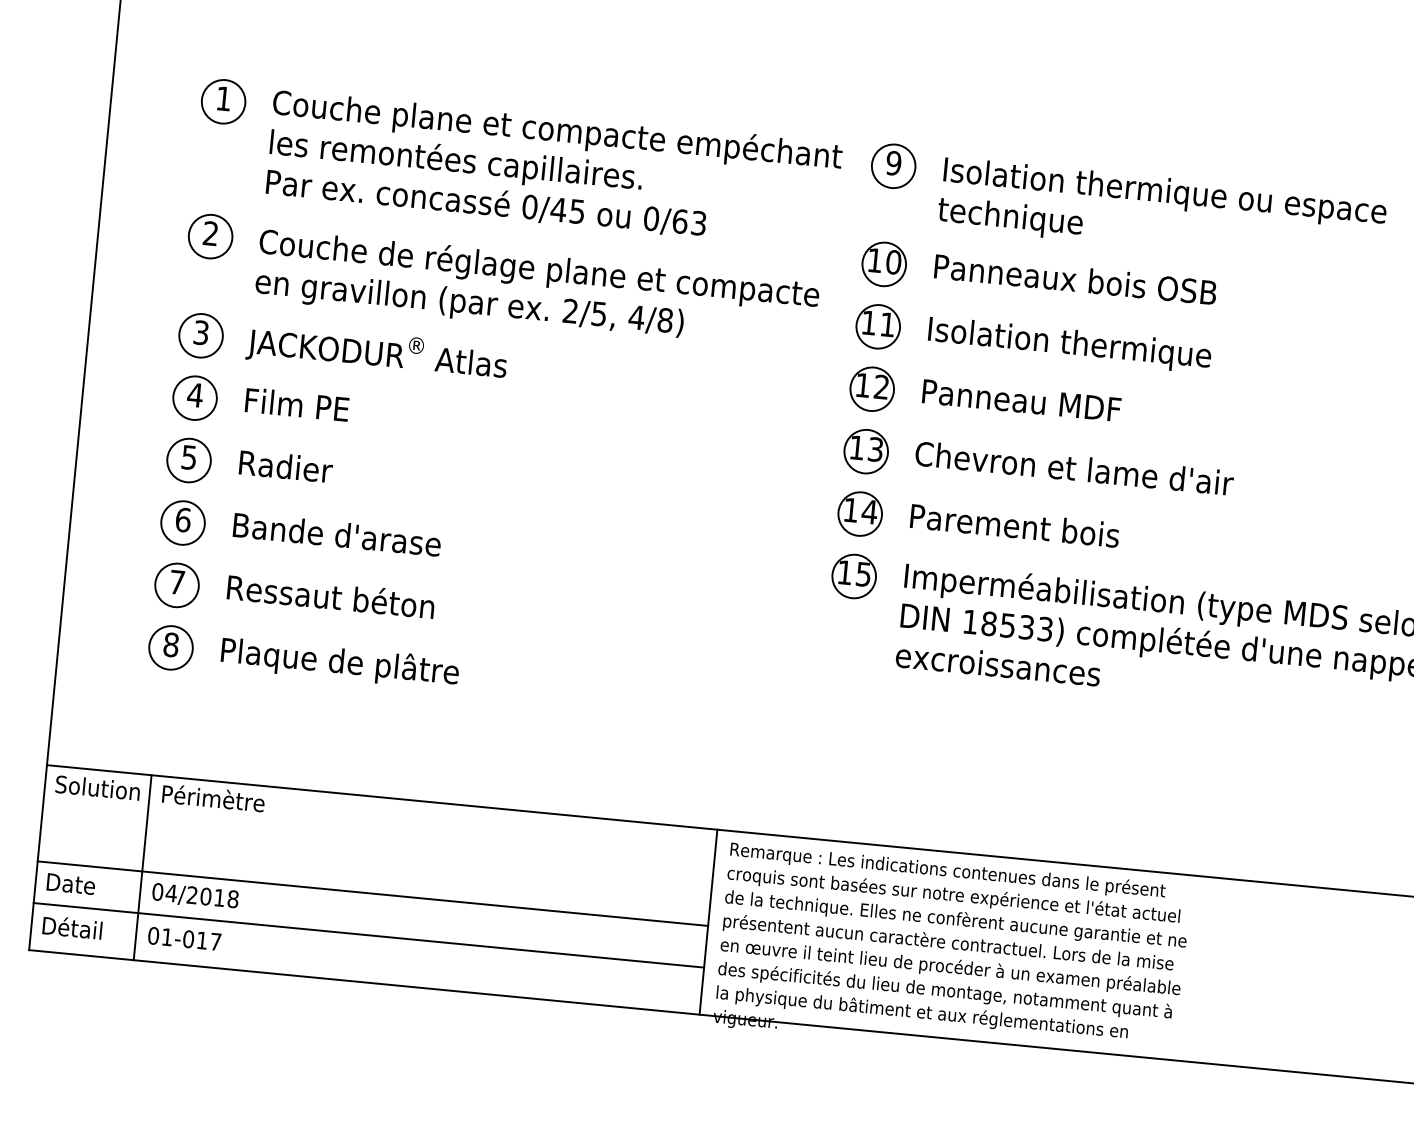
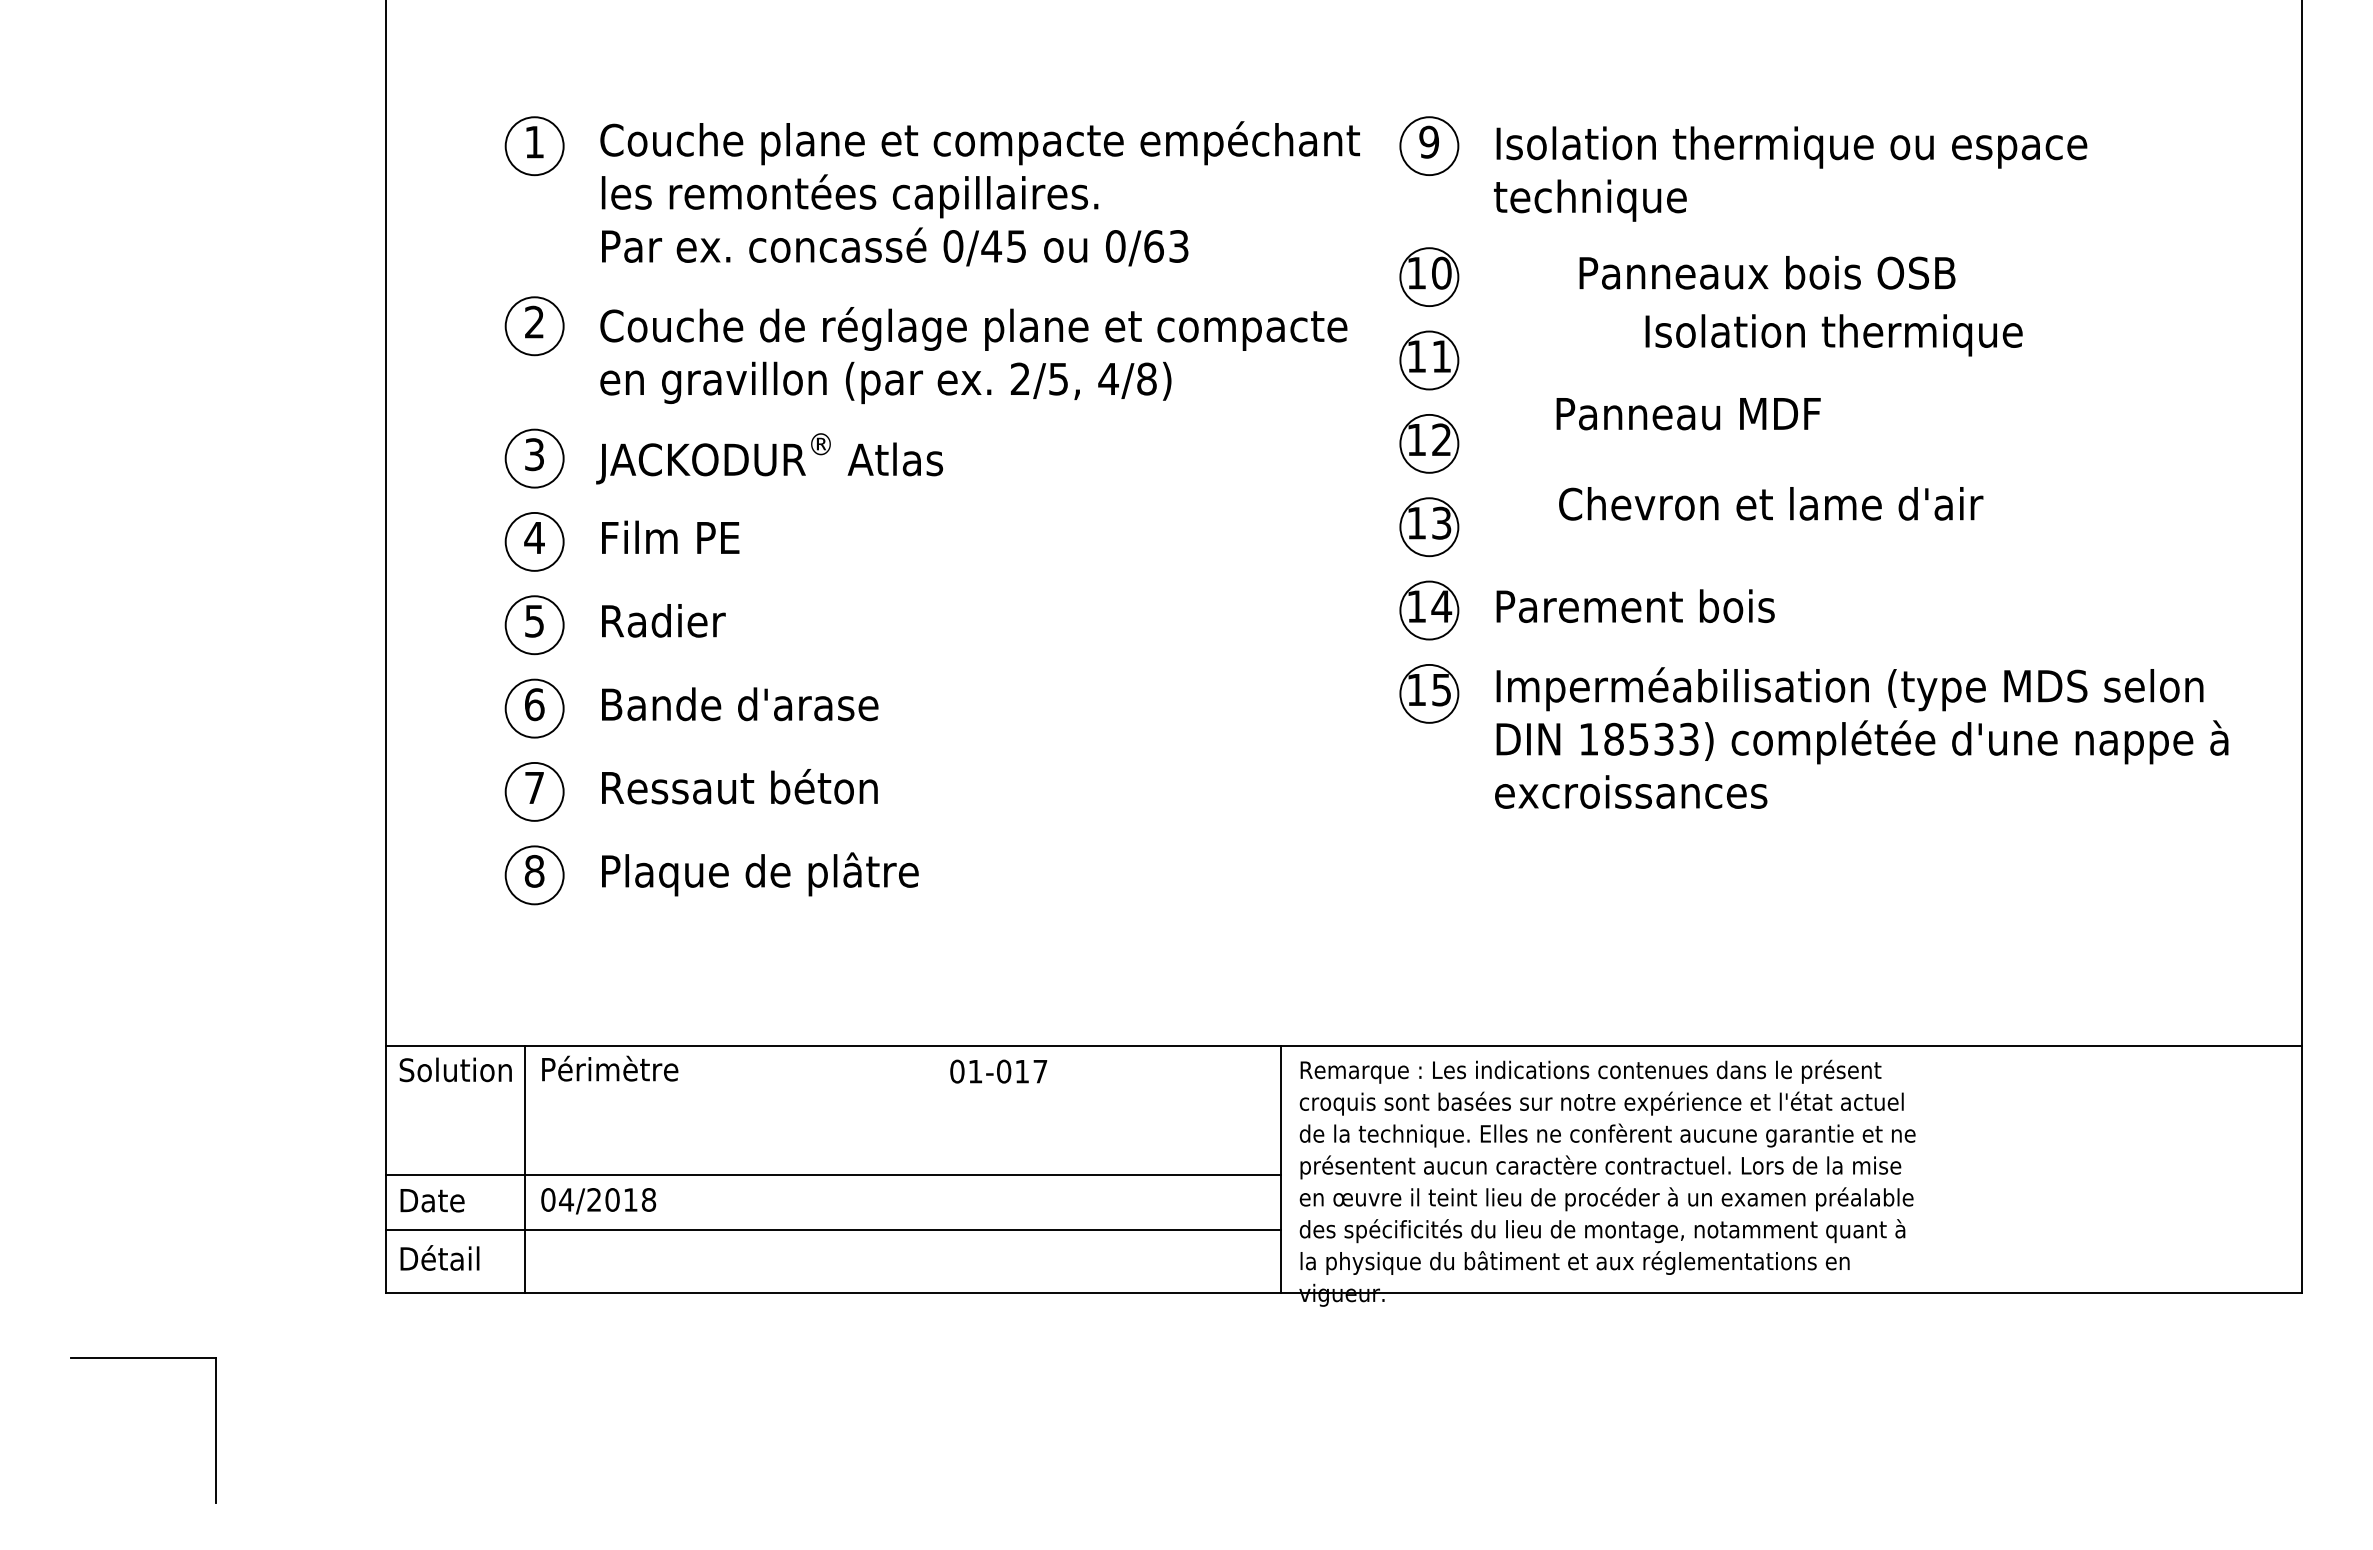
text: (1075, 279) -> (1767, 272), moved
text: (1069, 345) -> (1833, 335), moved
text: (1021, 401) -> (1688, 414), moved
text: (1074, 468) -> (1771, 503), moved
text: (184, 938) -> (998, 1071), moved

